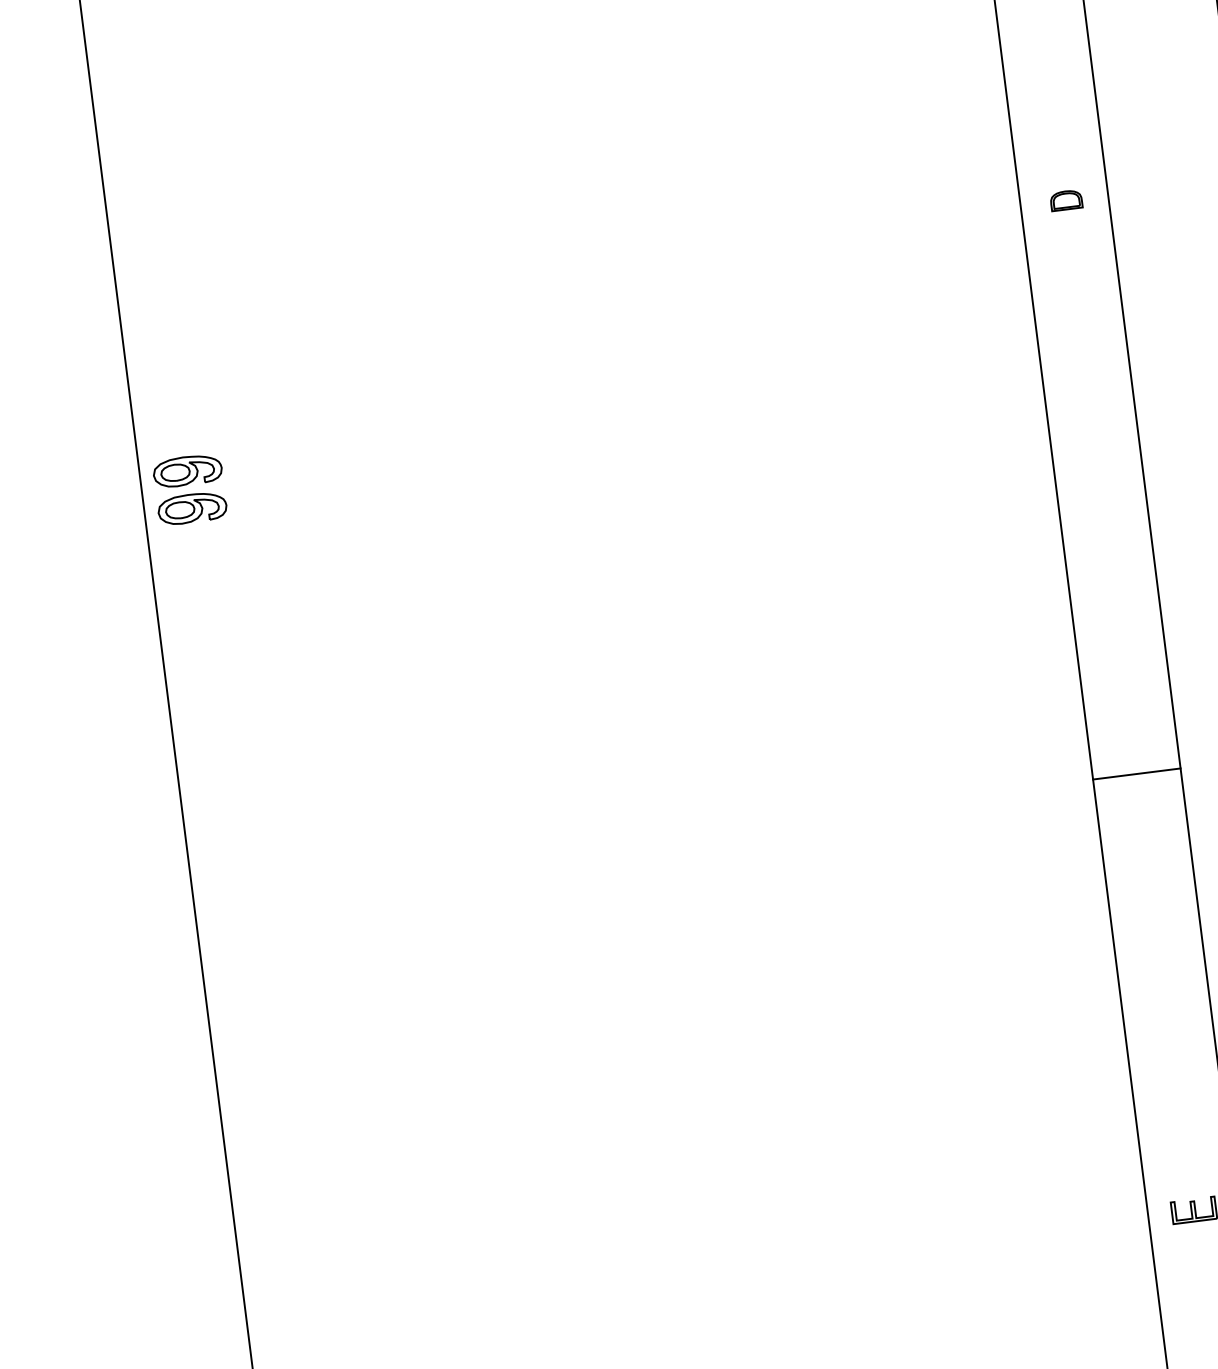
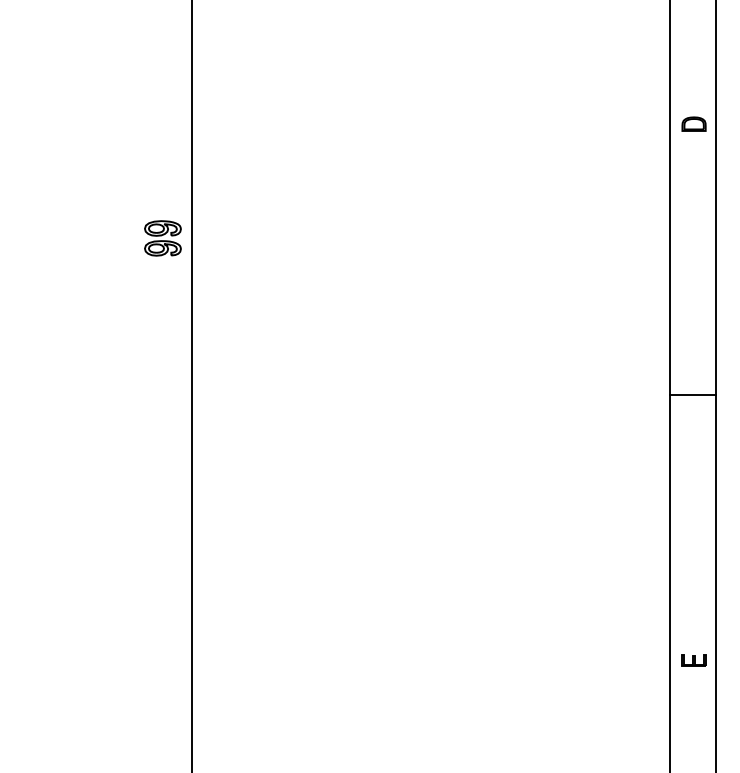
part: (1065, 199) -> (693, 123), size x1.43
part: (189, 489) -> (162, 238), moved
line: (1135, 774) -> (692, 394), moved

